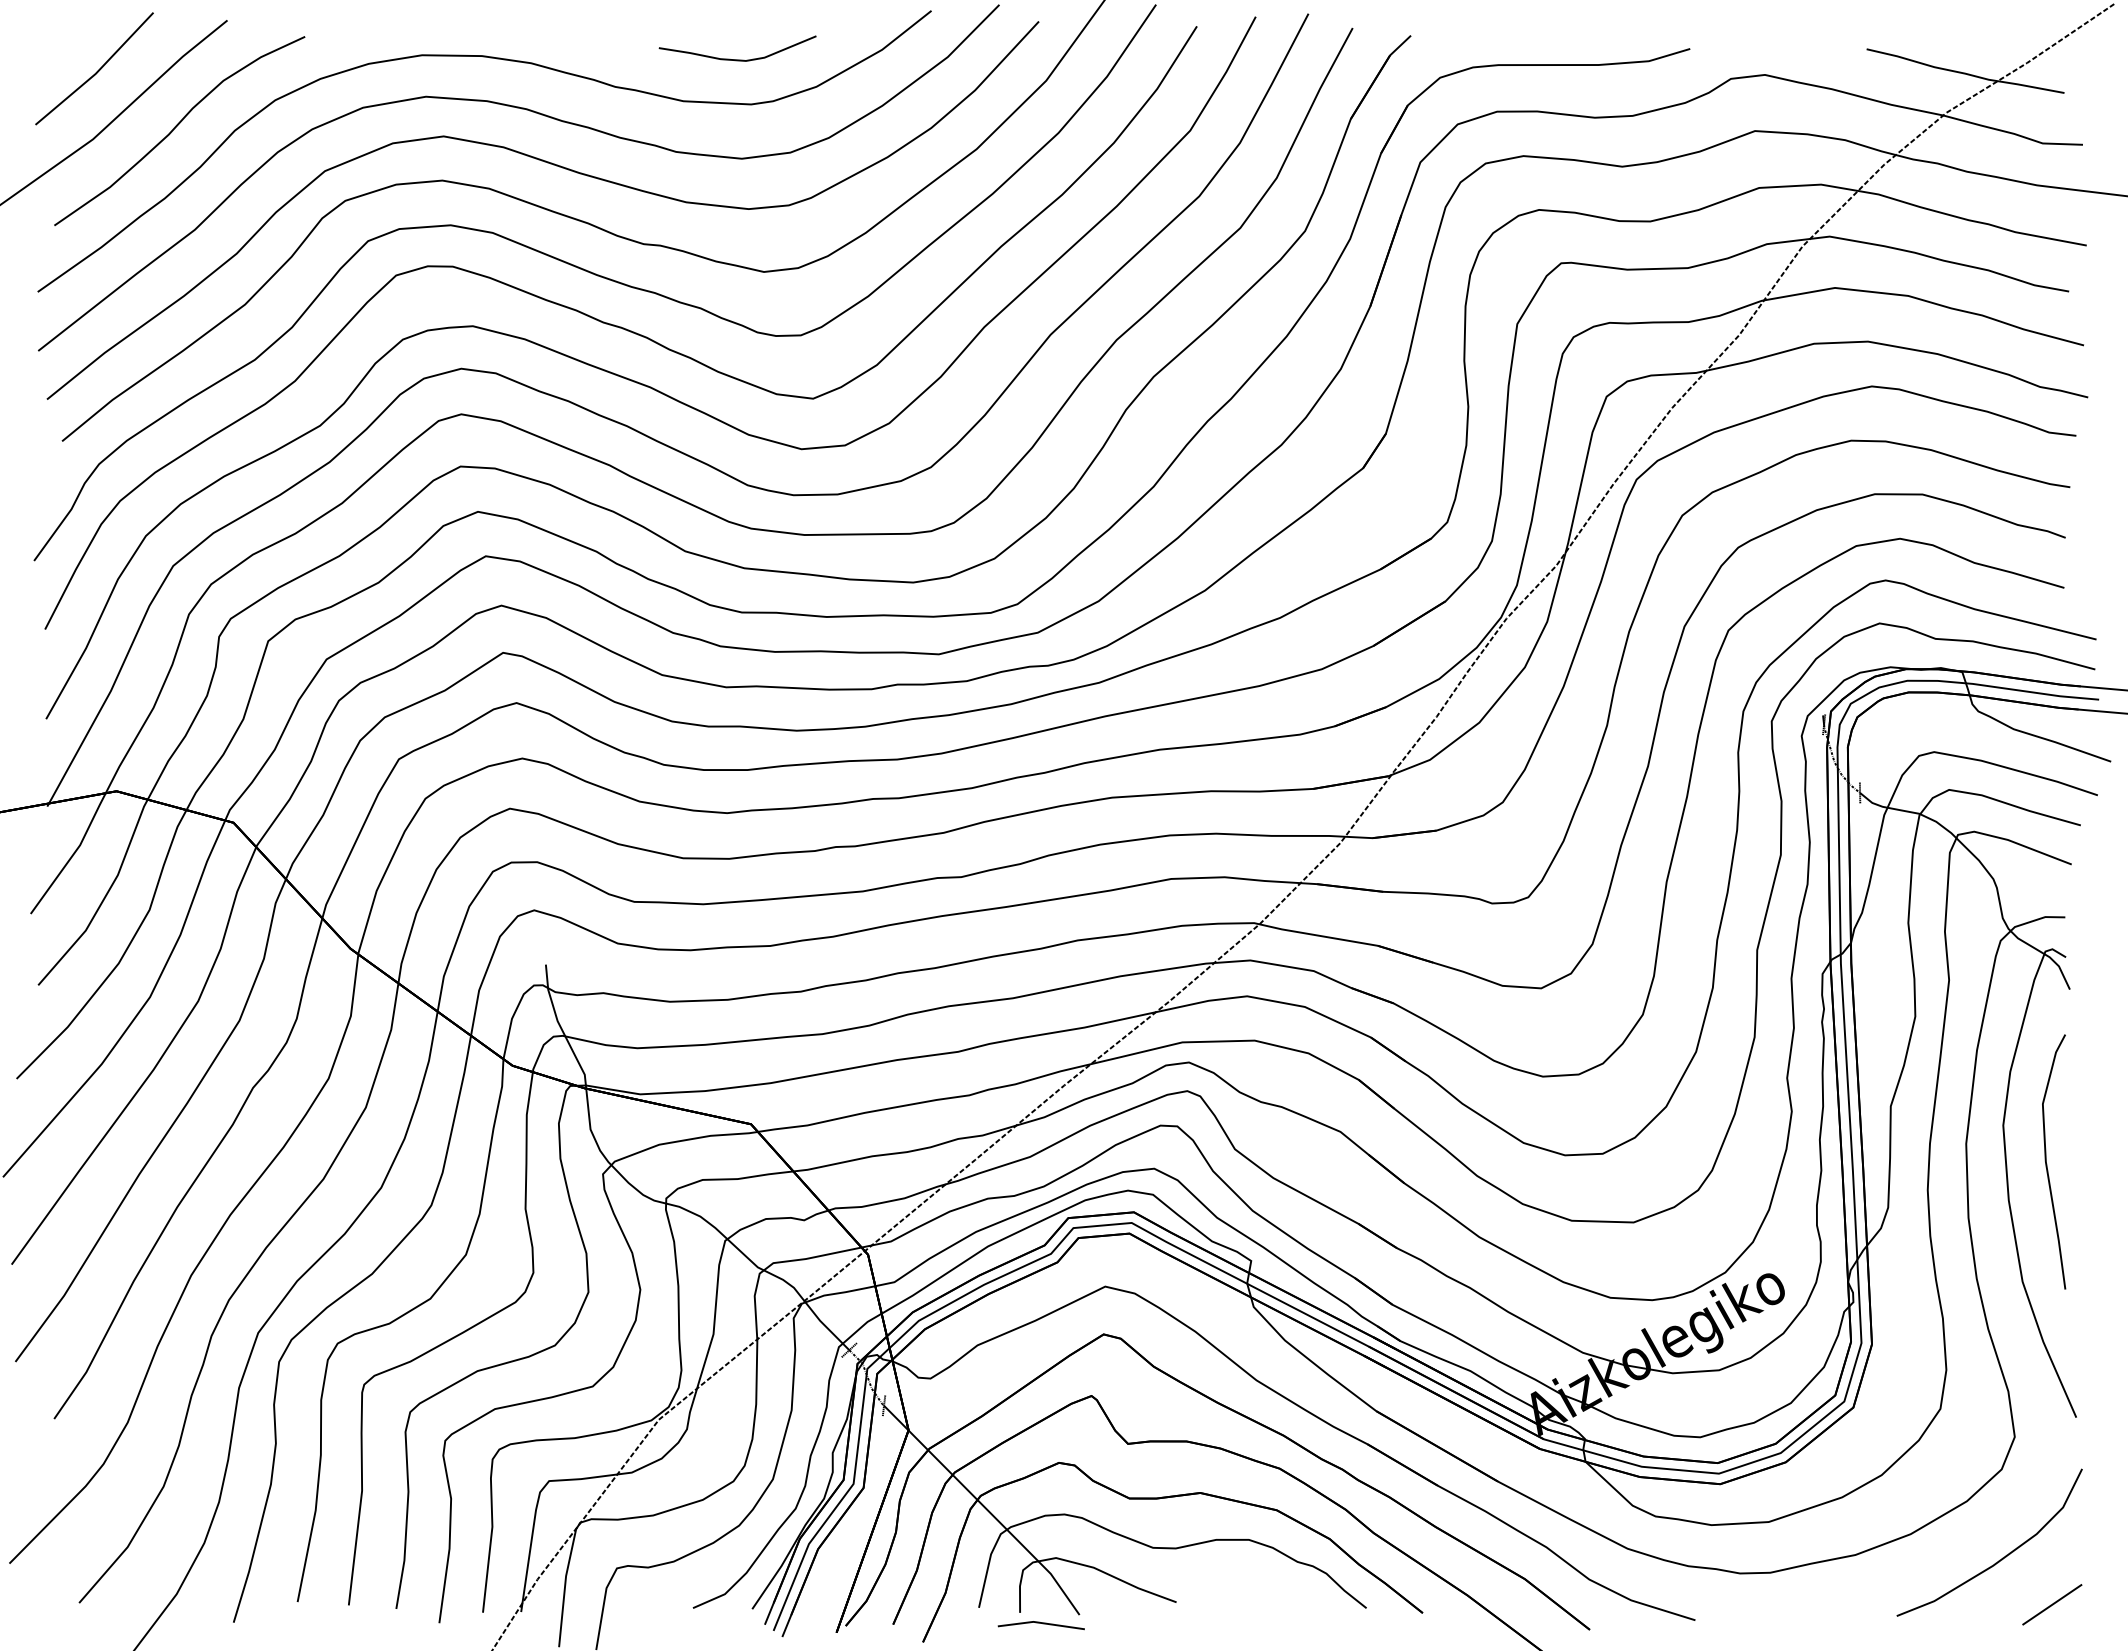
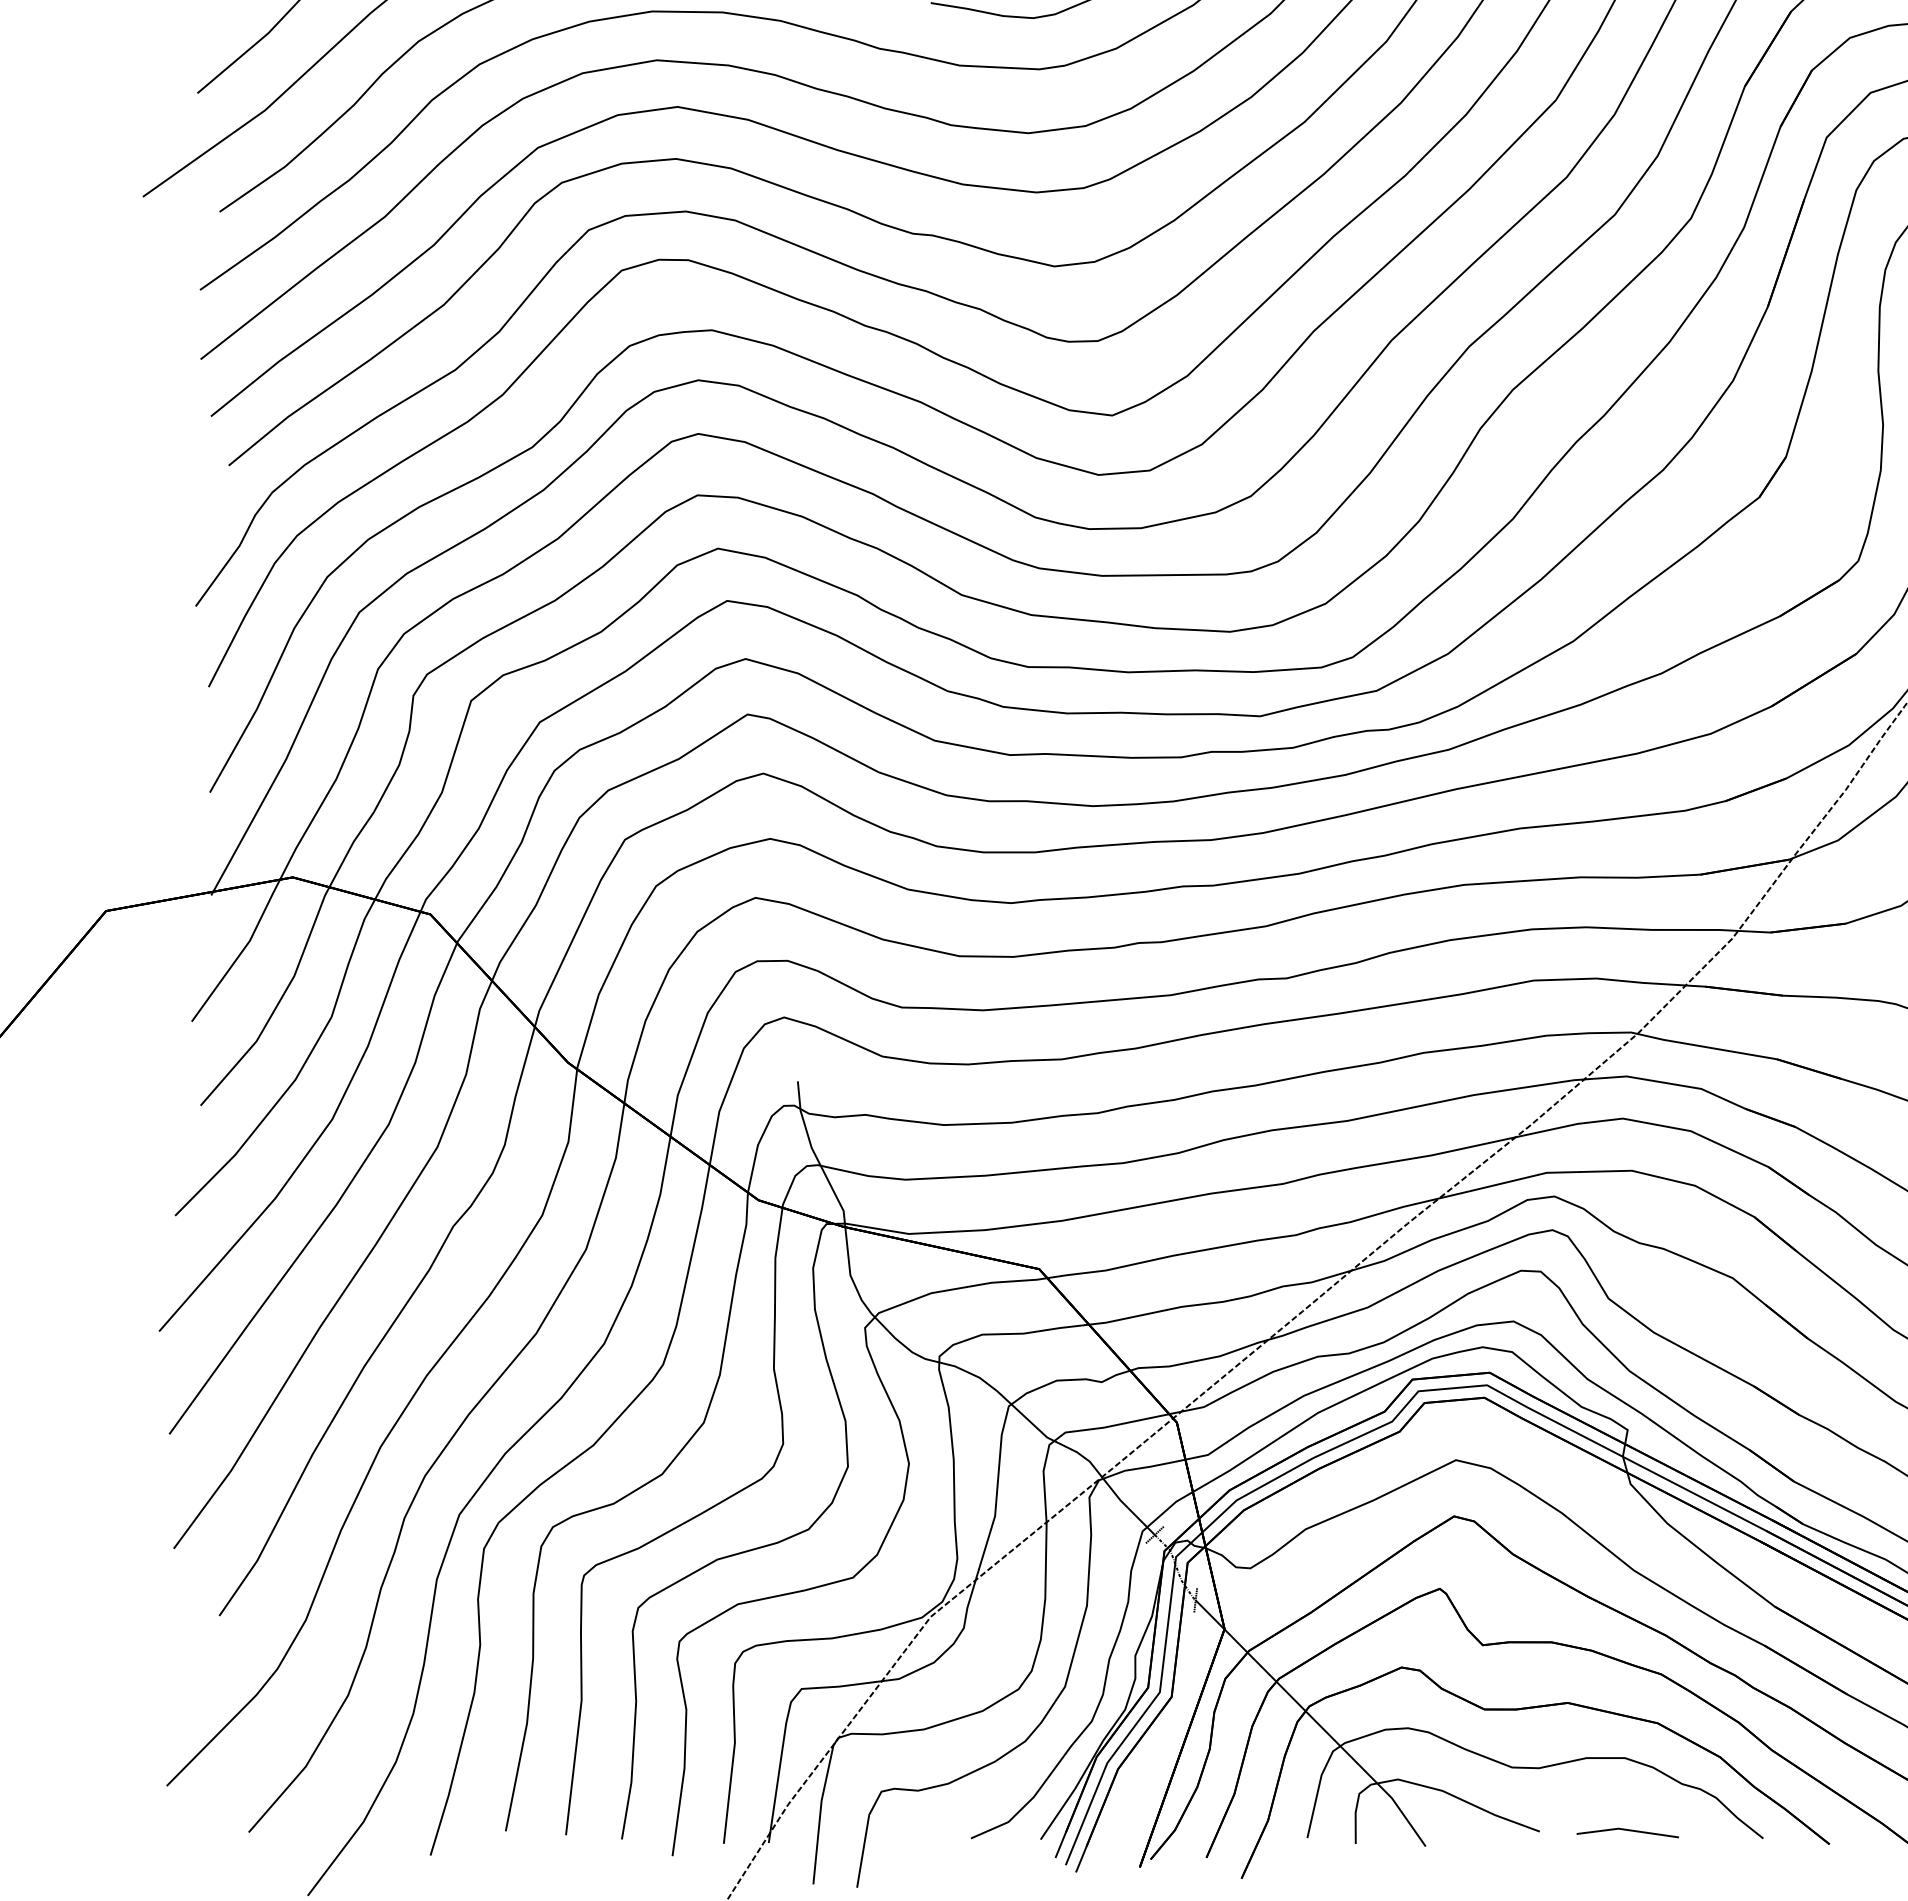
line: (1040, 1623) -> (1626, 1830), moved

